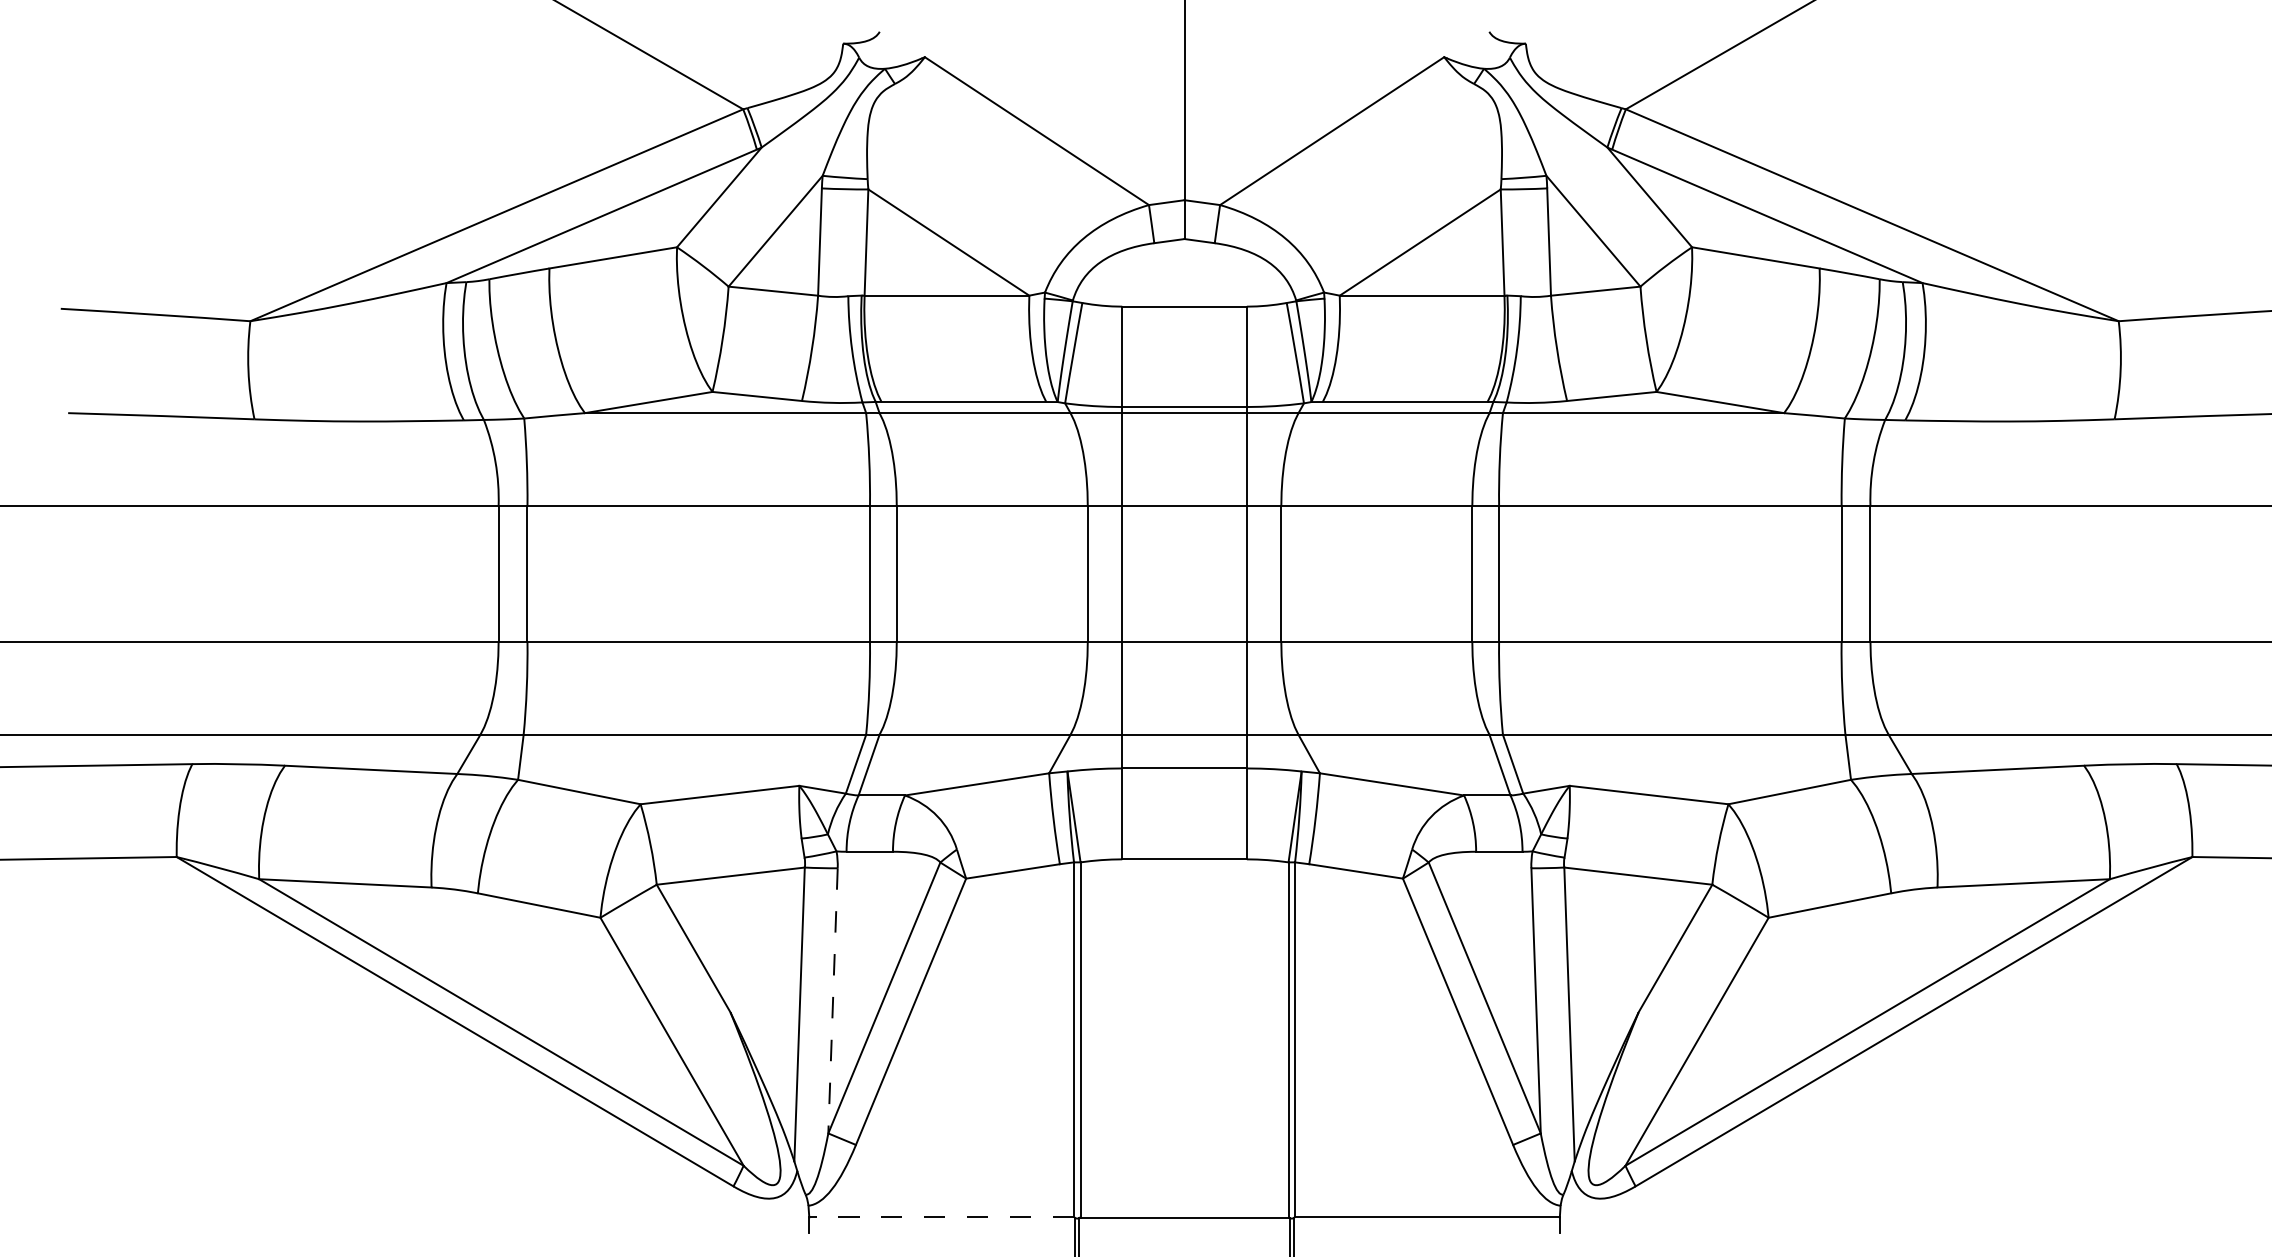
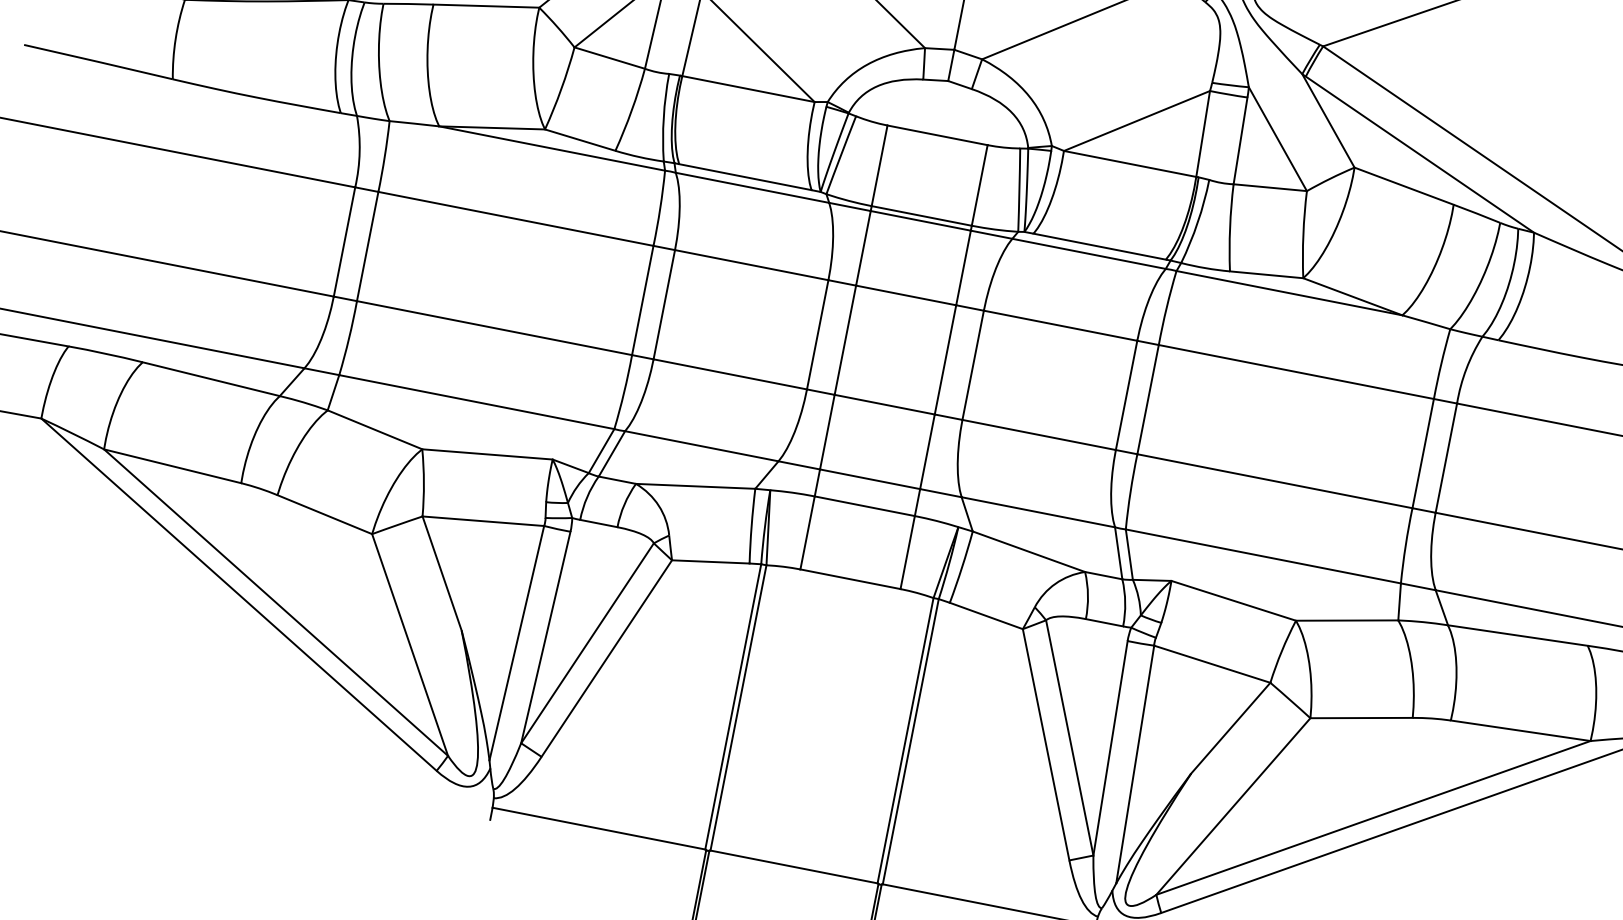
line: (833, 1000) -> (546, 637), dashed -> solid
line: (941, 1217) -> (598, 828), dashed -> solid

